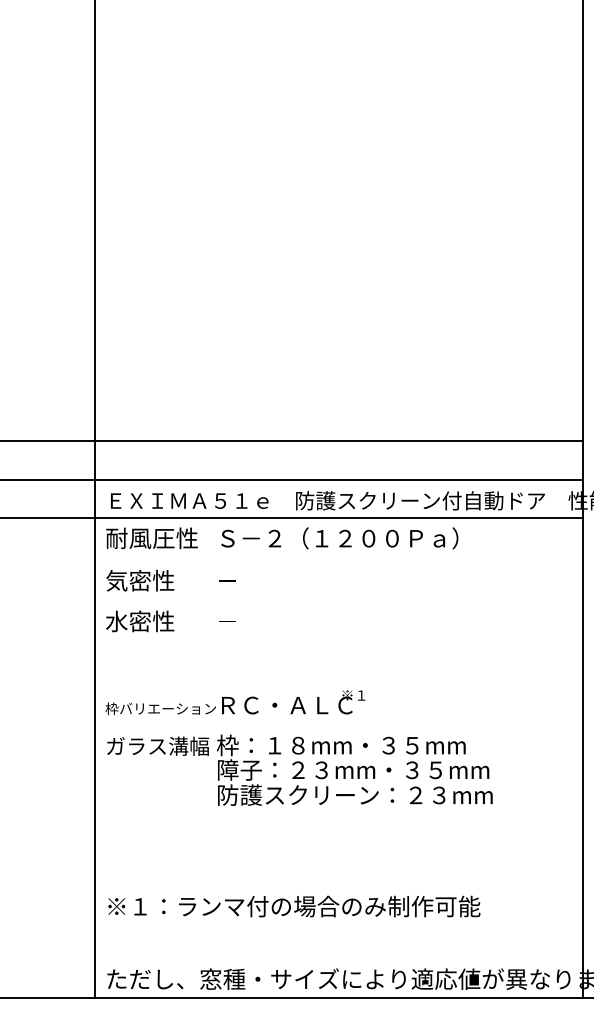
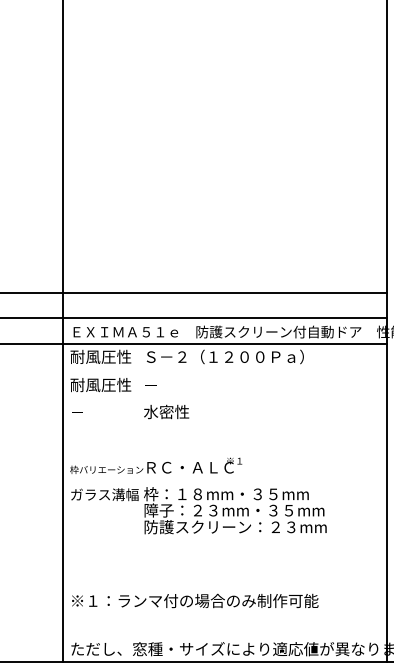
text: (151, 579) -> (100, 384), 気密性 -> 耐風圧性
text: (139, 620) -> (92, 411), 水密性 -> －
text: (250, 620) -> (166, 411), － -> 水密性

